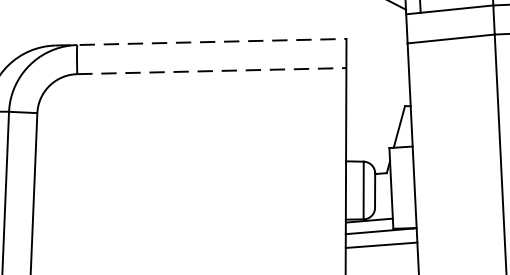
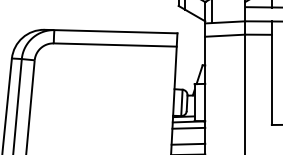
line: (202, 41) -> (111, 31), dashed -> solid
line: (212, 72) -> (115, 45), dashed -> solid

